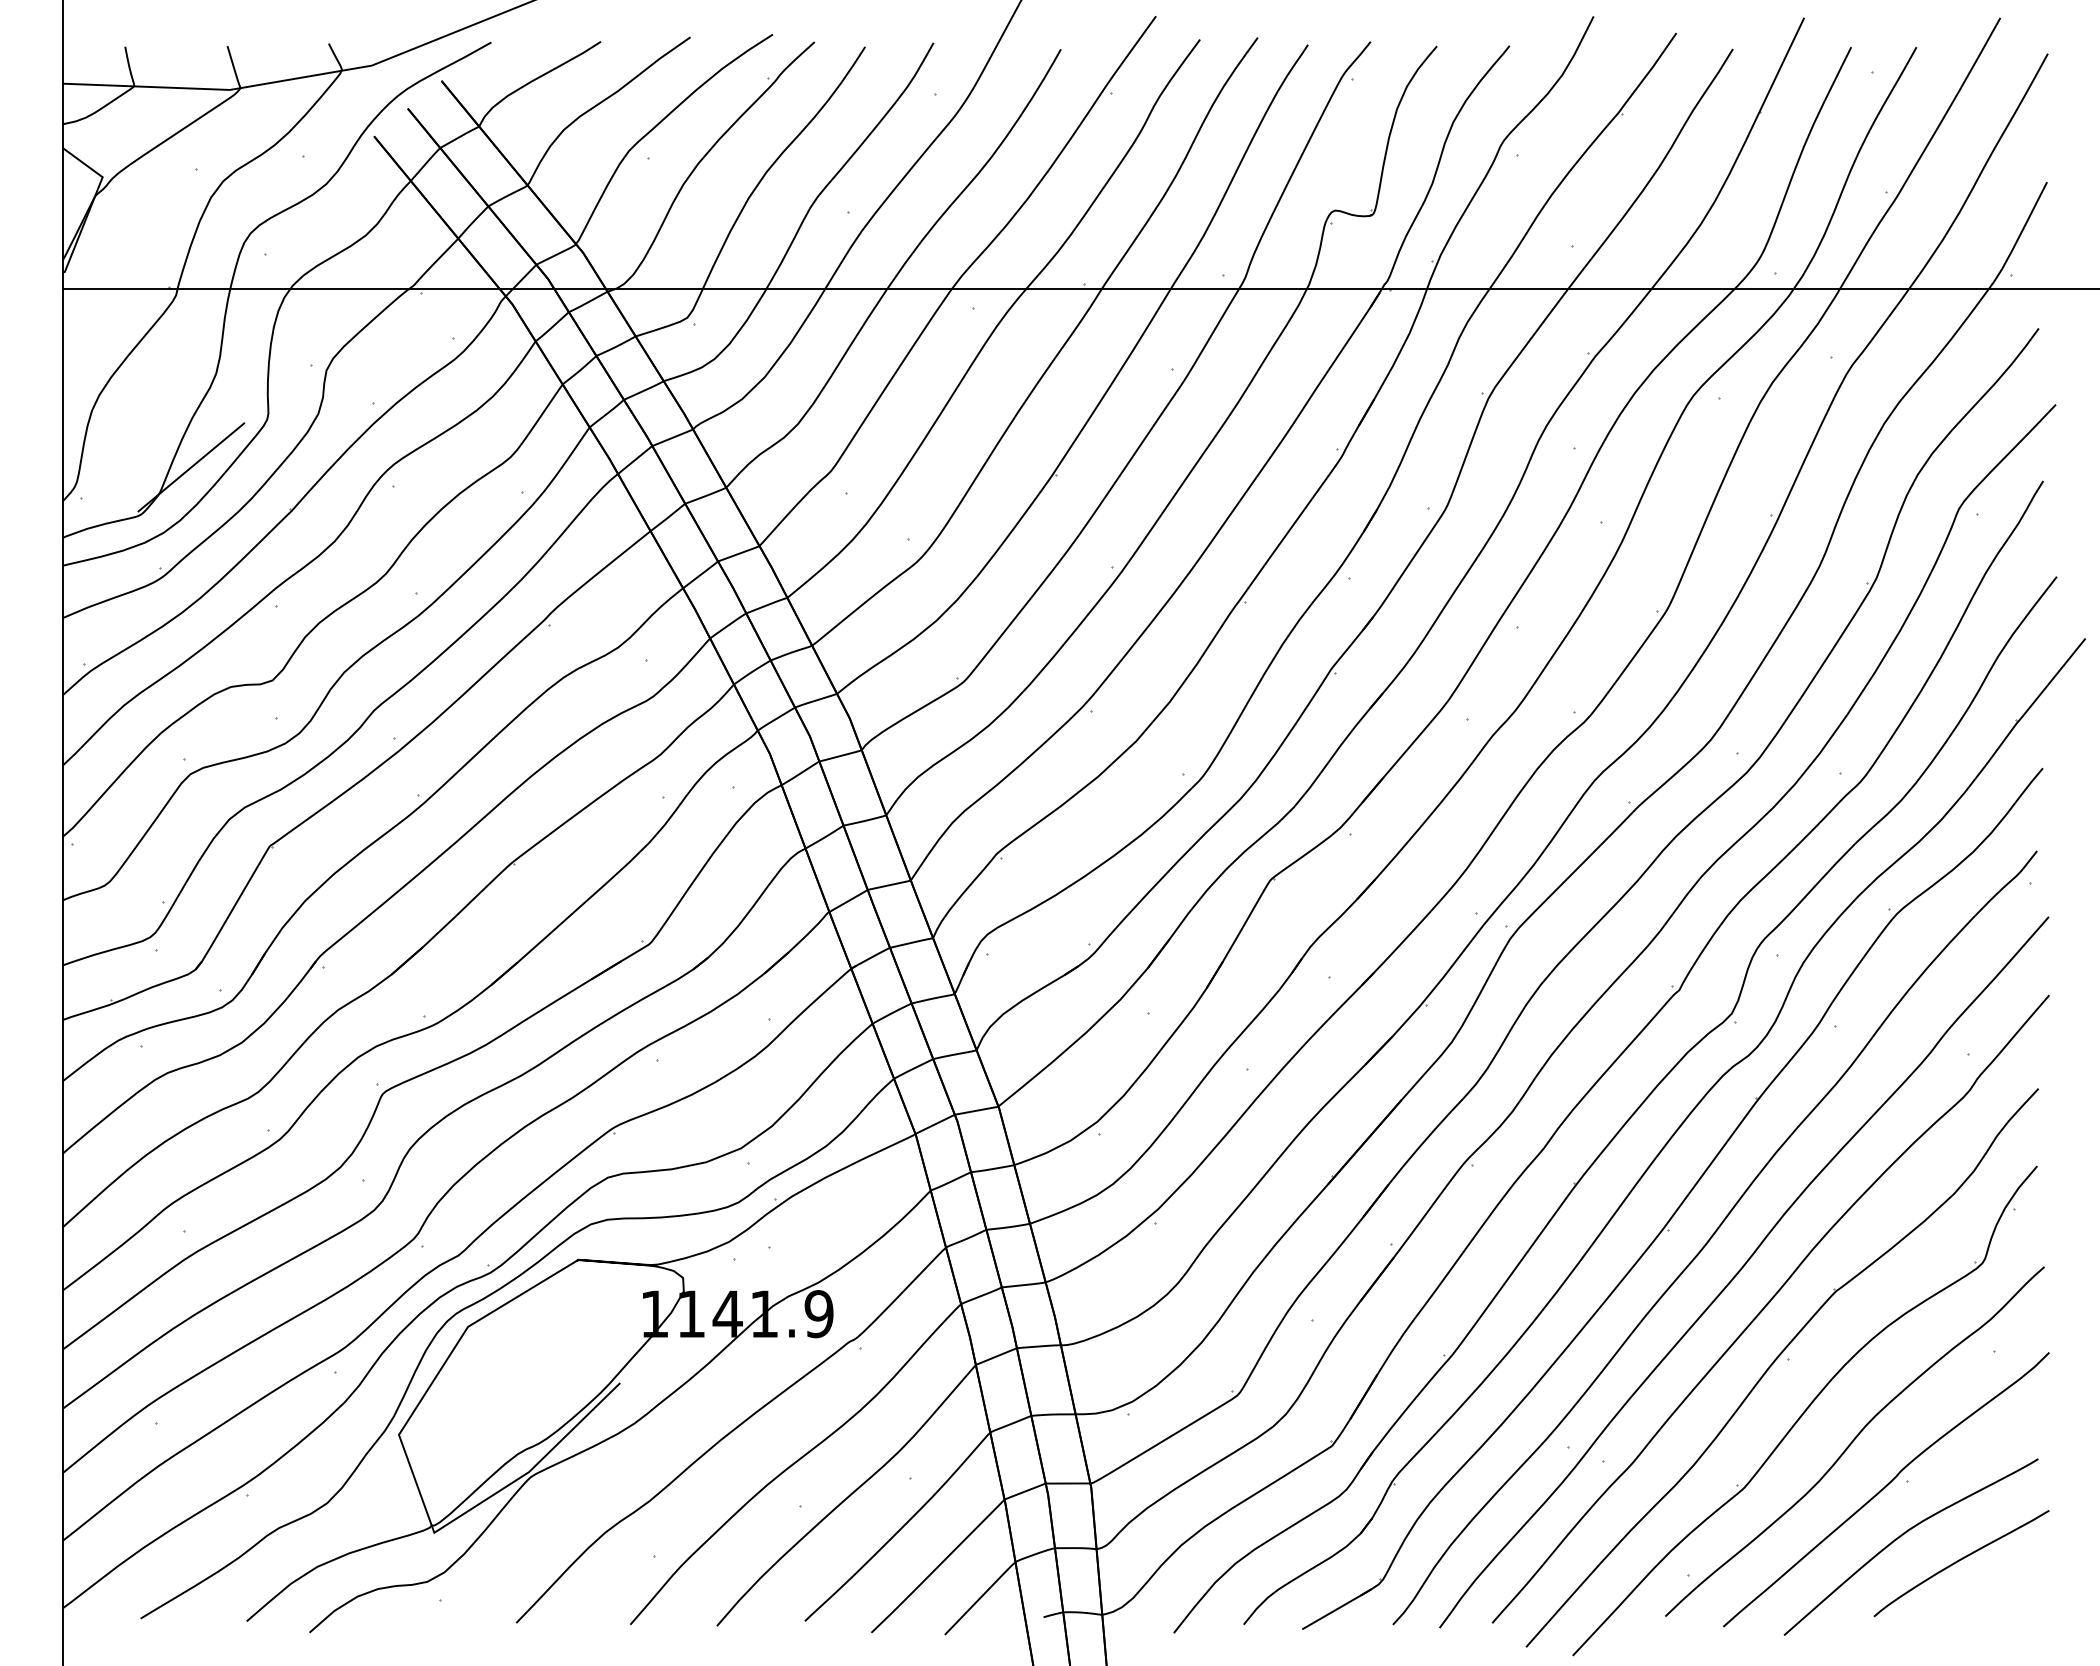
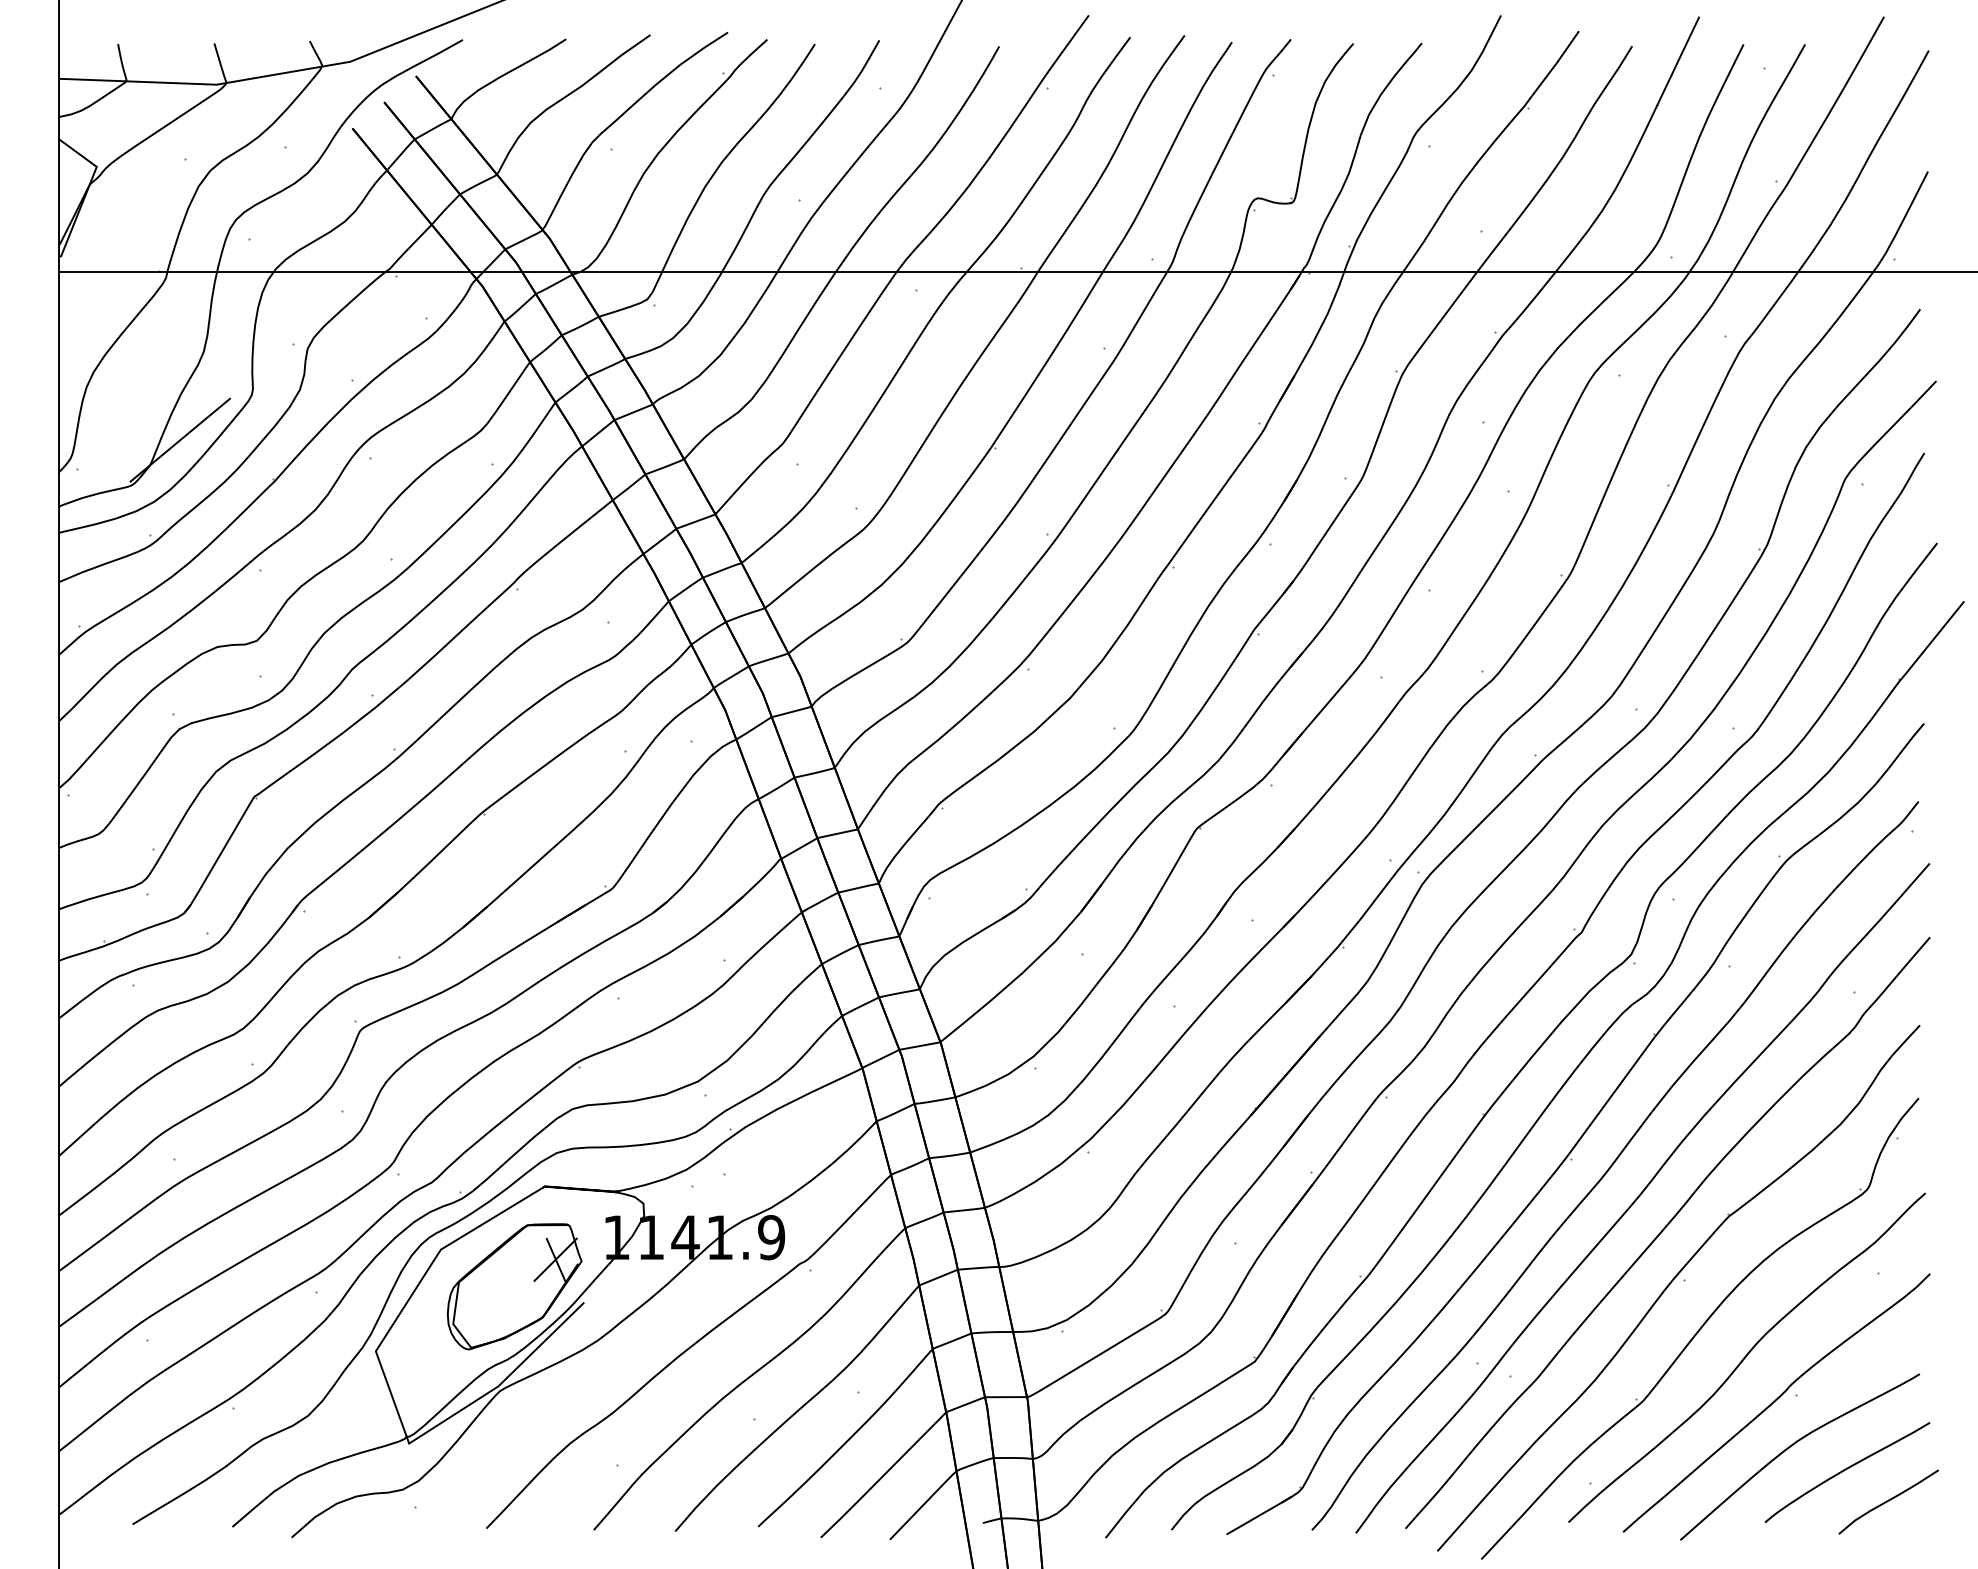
part: (546, 1366) -> (514, 1286), added
curve: (2005, 1594) -> (1888, 1501), added

